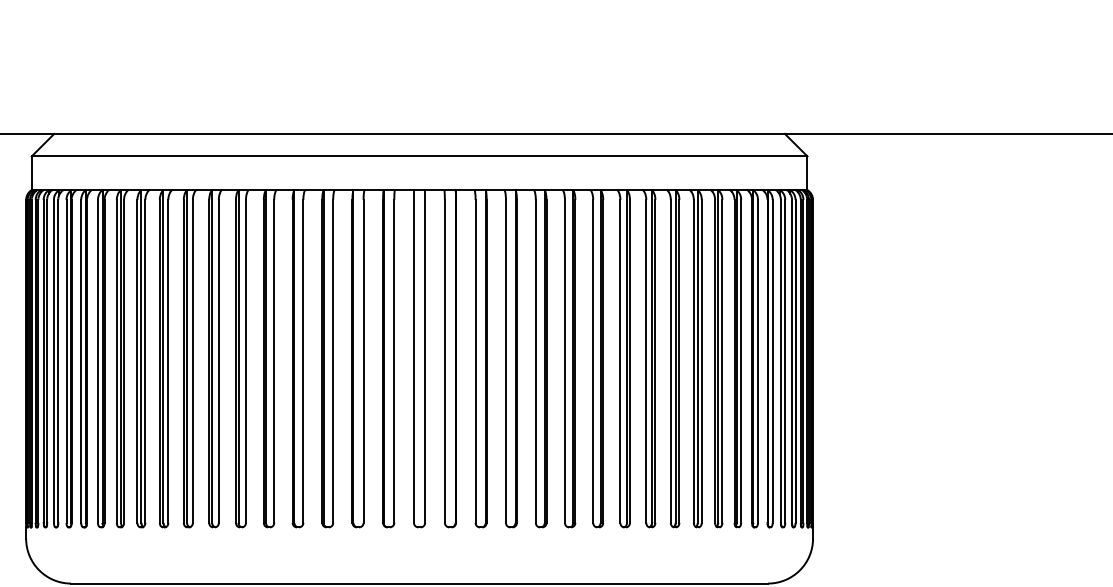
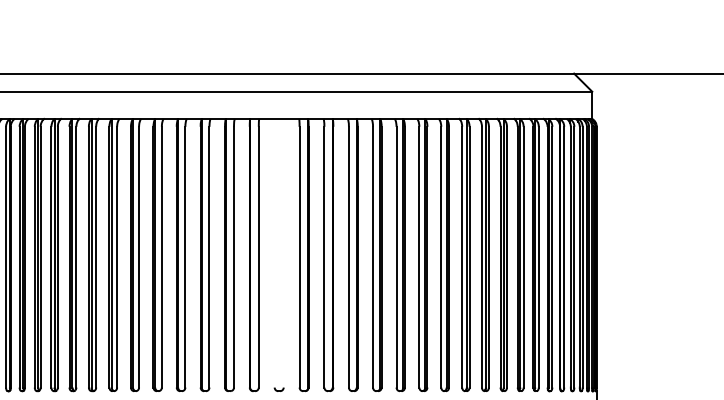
line: (413, 356) -> (274, 253), removed
line: (425, 356) -> (283, 253), removed

